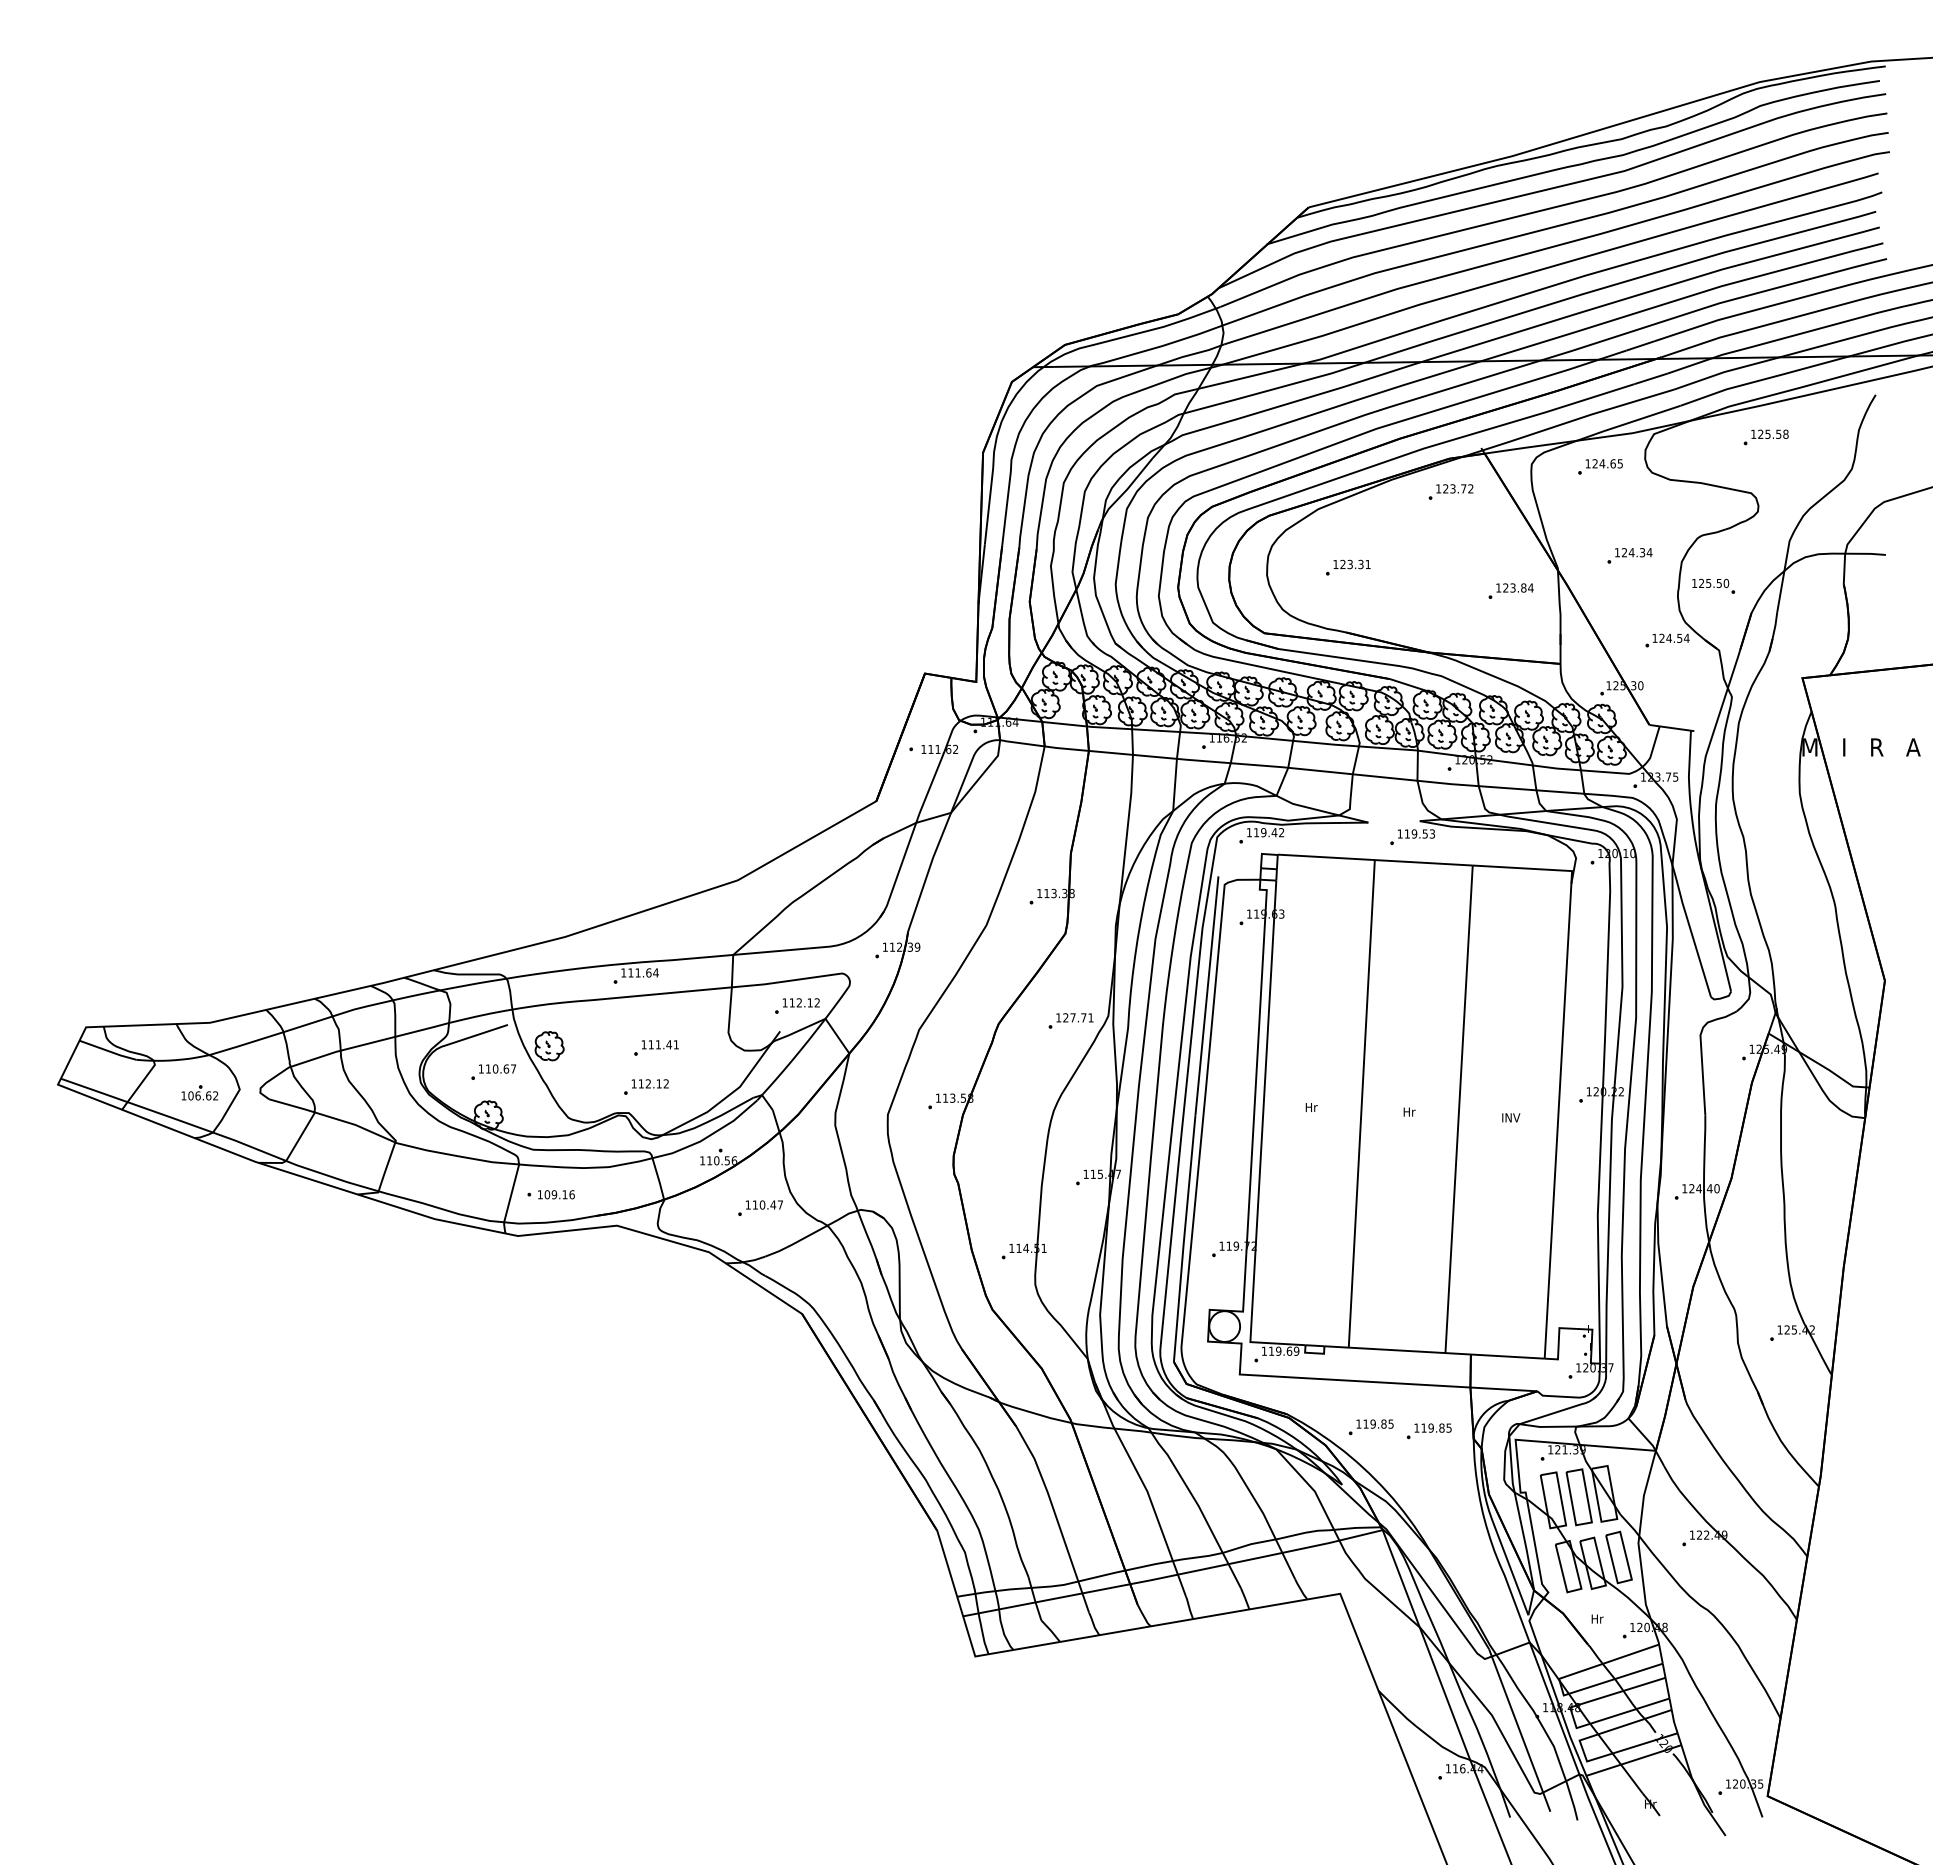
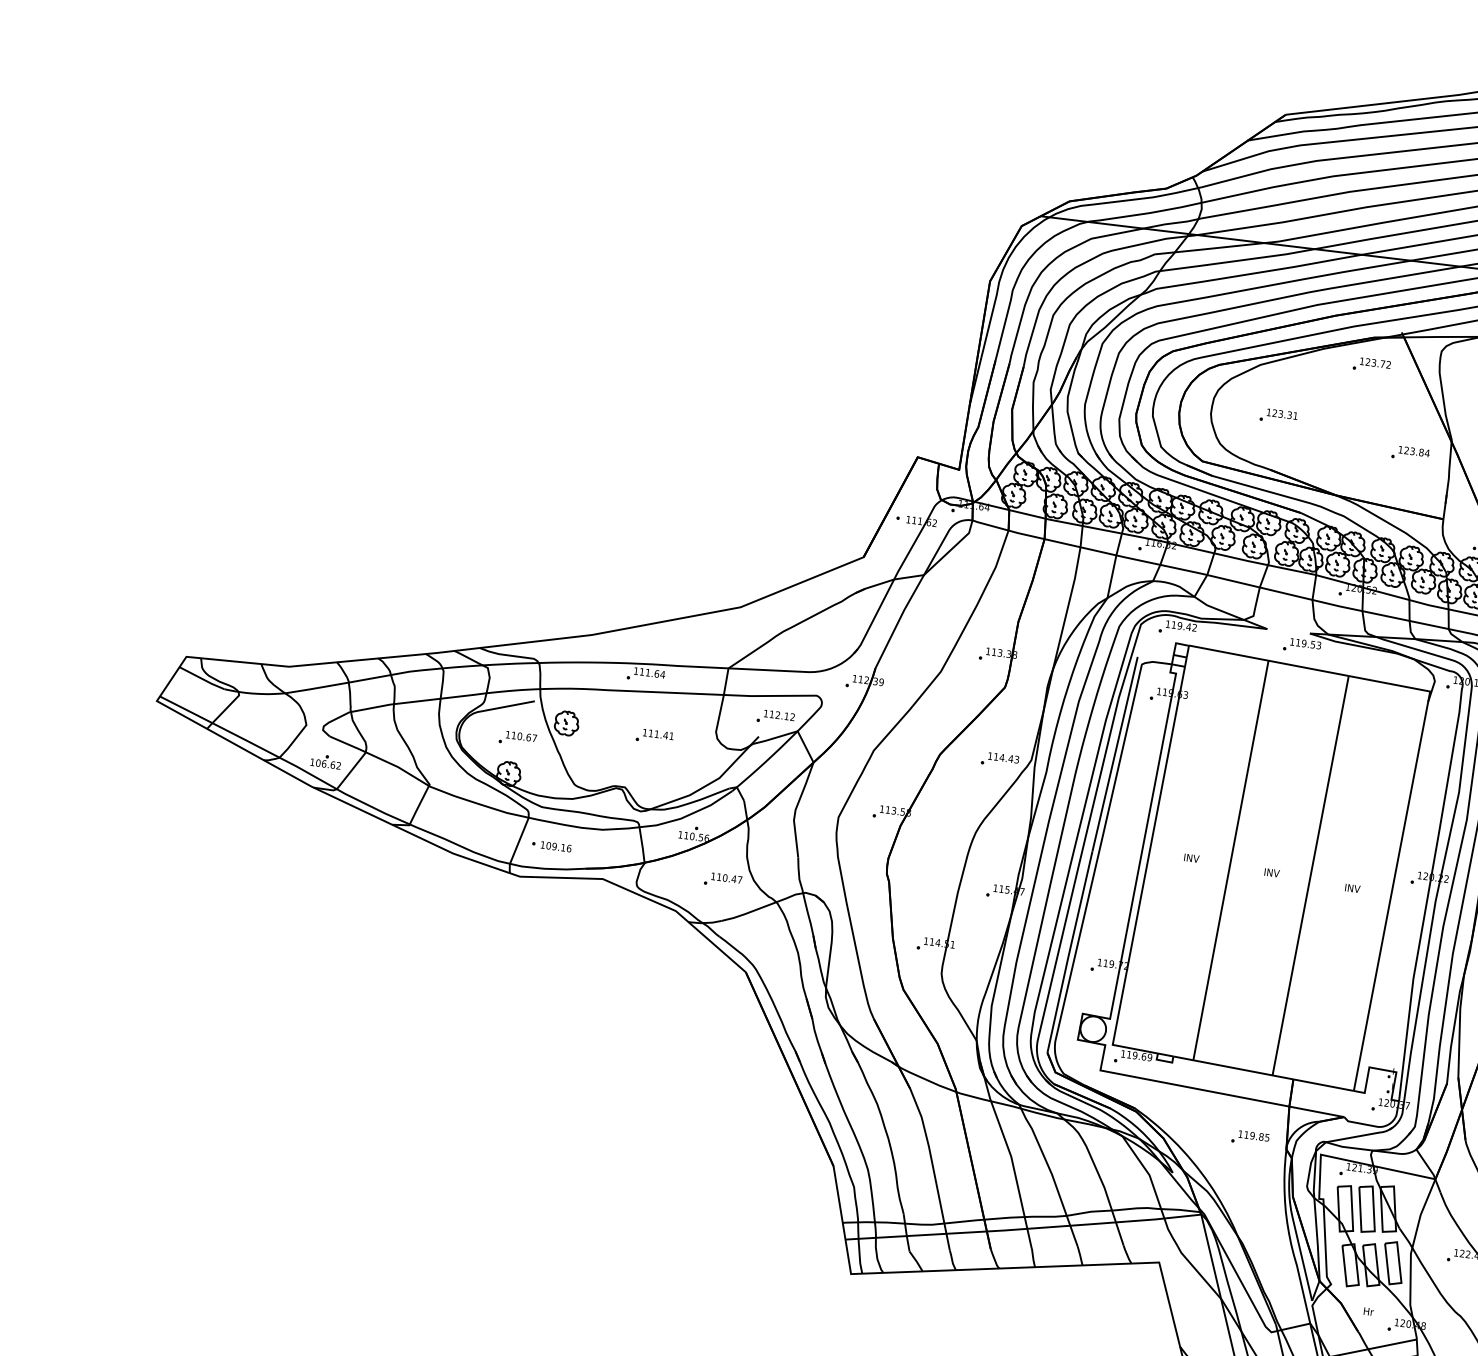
text: (1078, 1017) -> (1006, 758), 127.71 -> 114.43
part: (646, 1086) -> (642, 767), removed
part: (199, 1092) -> (325, 761), moved
text: (1315, 1107) -> (1192, 858), Hr -> INV
text: (1412, 1111) -> (1271, 872), Hr -> INV
part: (1370, 1427) -> (1202, 1128), removed

